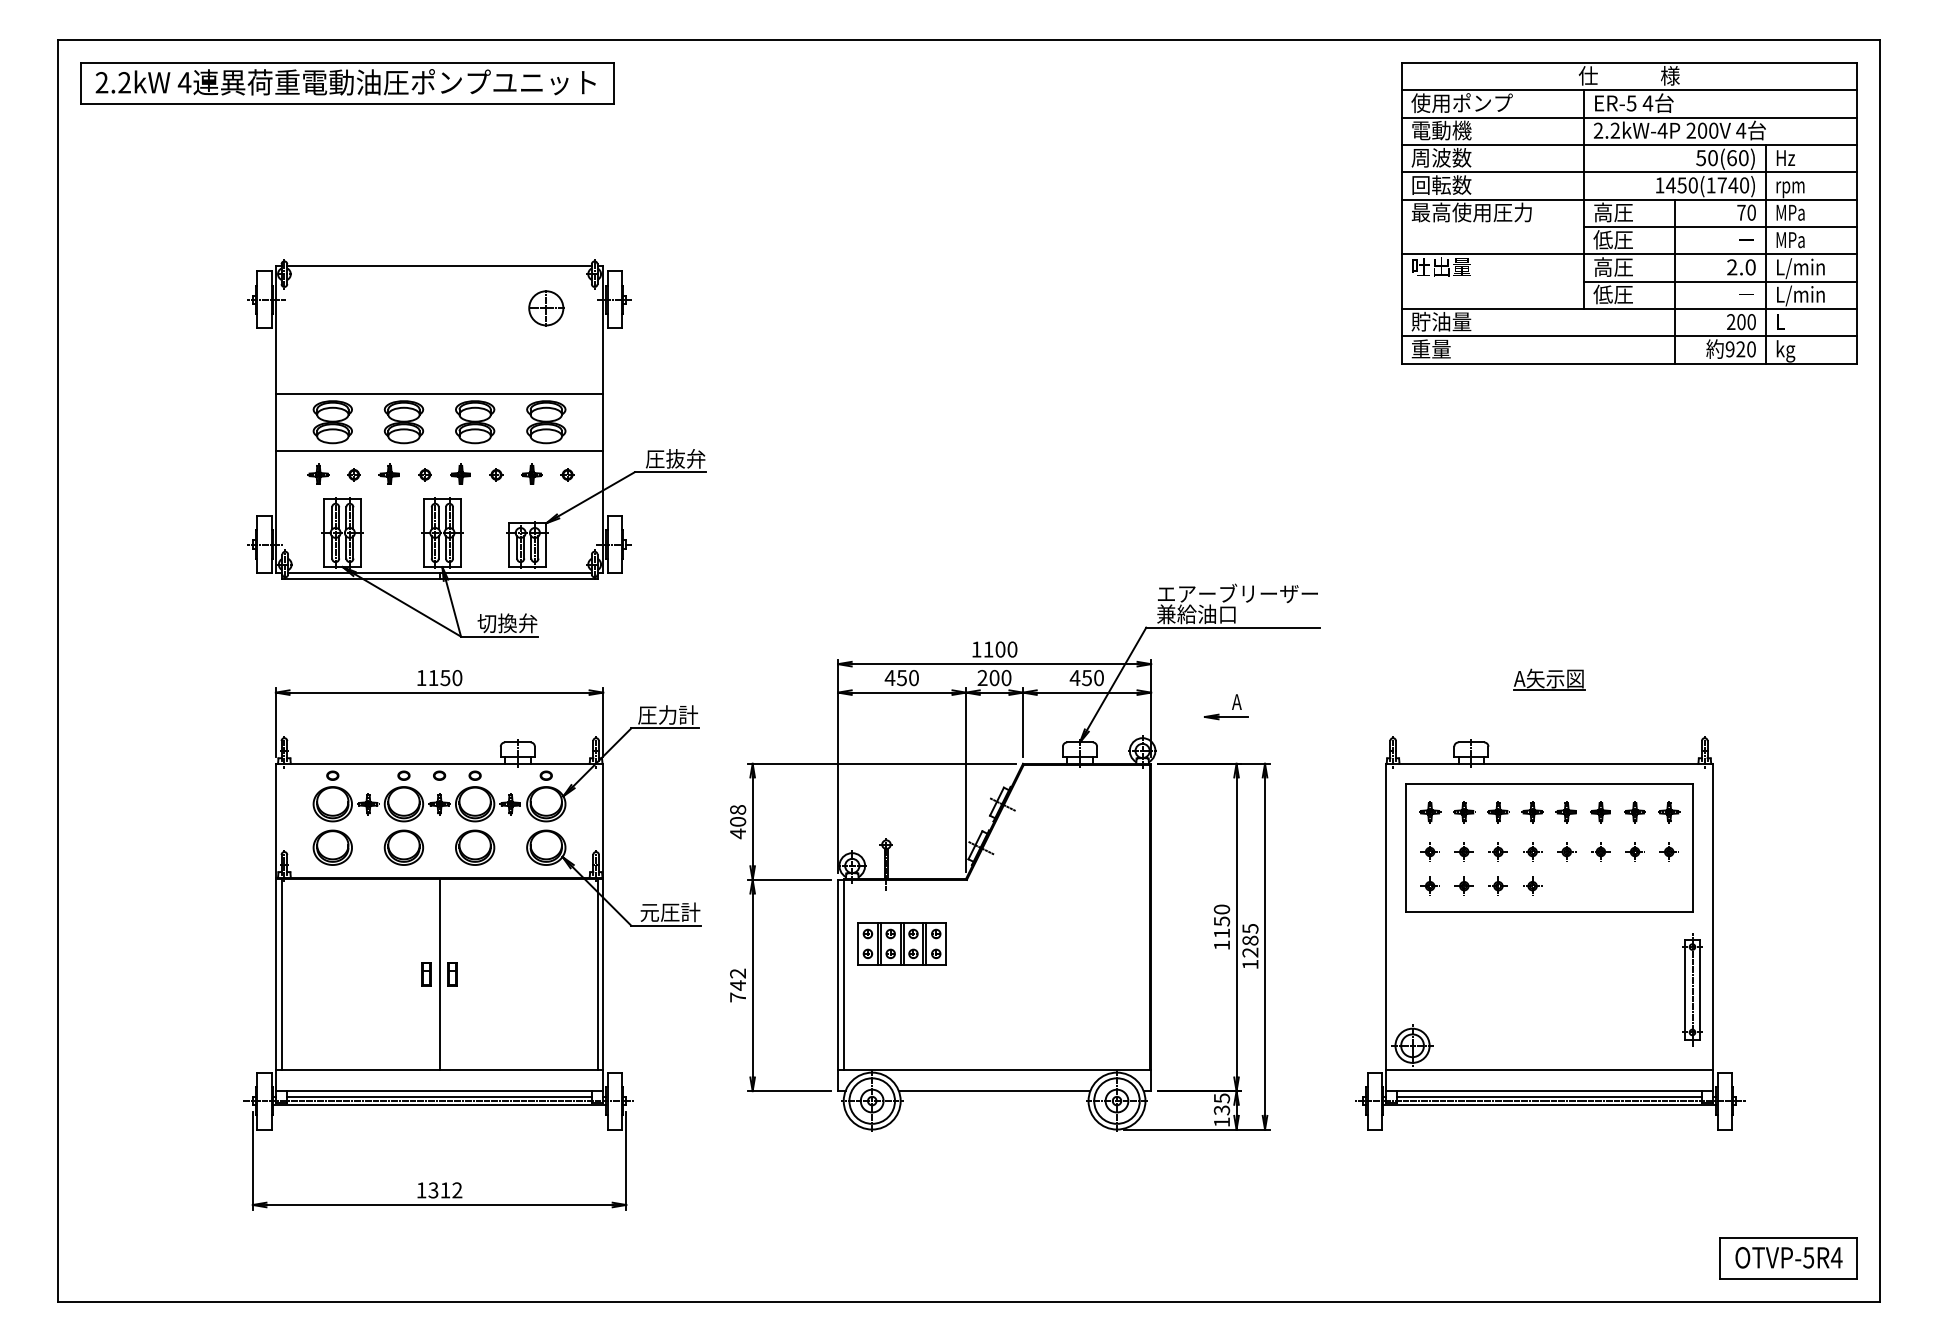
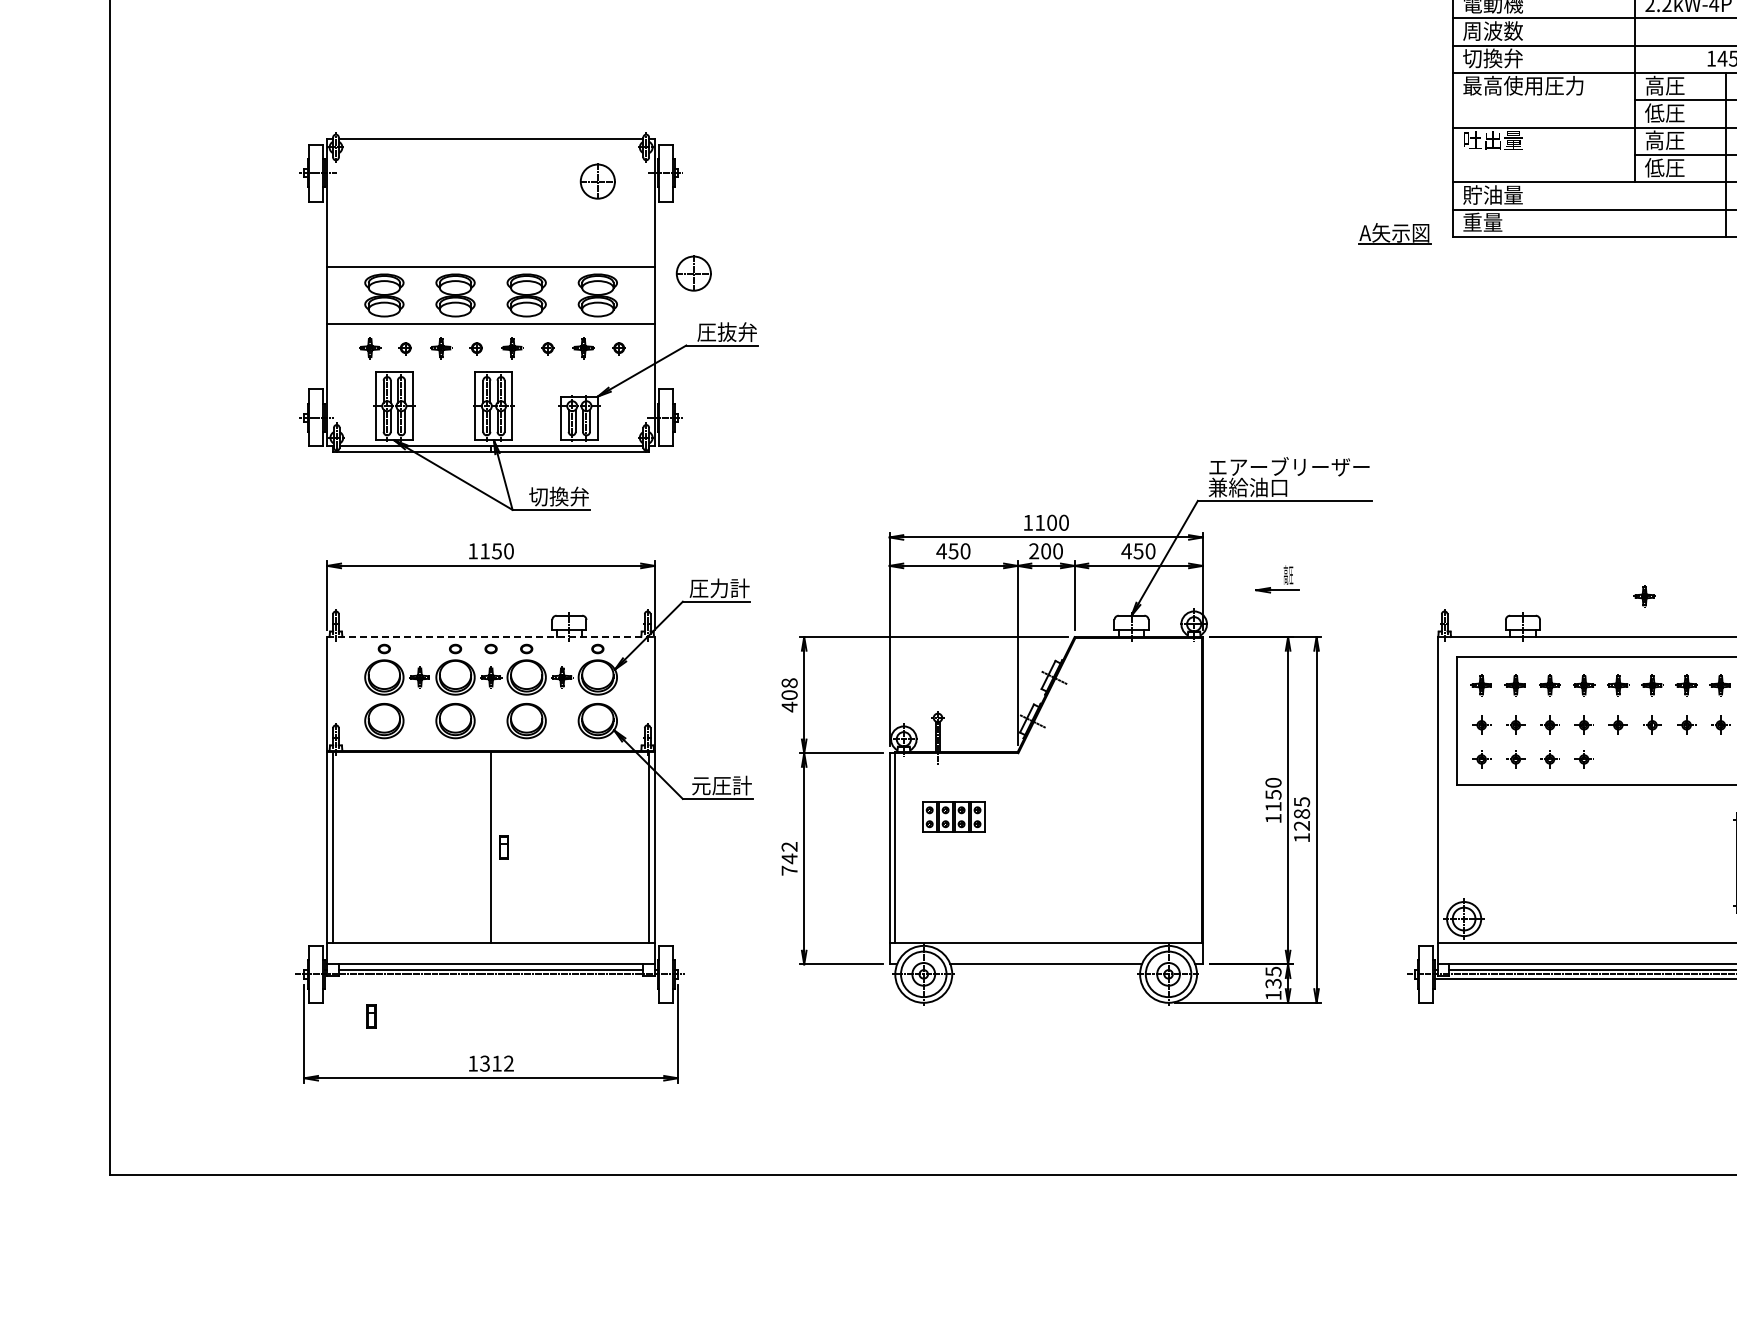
text: (1441, 184) -> (1493, 57), 回転数 -> 切換弁
part: (642, 400) -> (694, 273), added
part: (1549, 679) -> (1395, 233), moved
text: (1236, 701) -> (1288, 574), A -> 高圧
part: (1592, 723) -> (1644, 596), added
line: (439, 763) -> (491, 636), solid -> dashed
part: (901, 943) -> (953, 816), size x0.7
part: (426, 974) -> (371, 1016), moved
line: (439, 1105) -> (491, 978), removed

